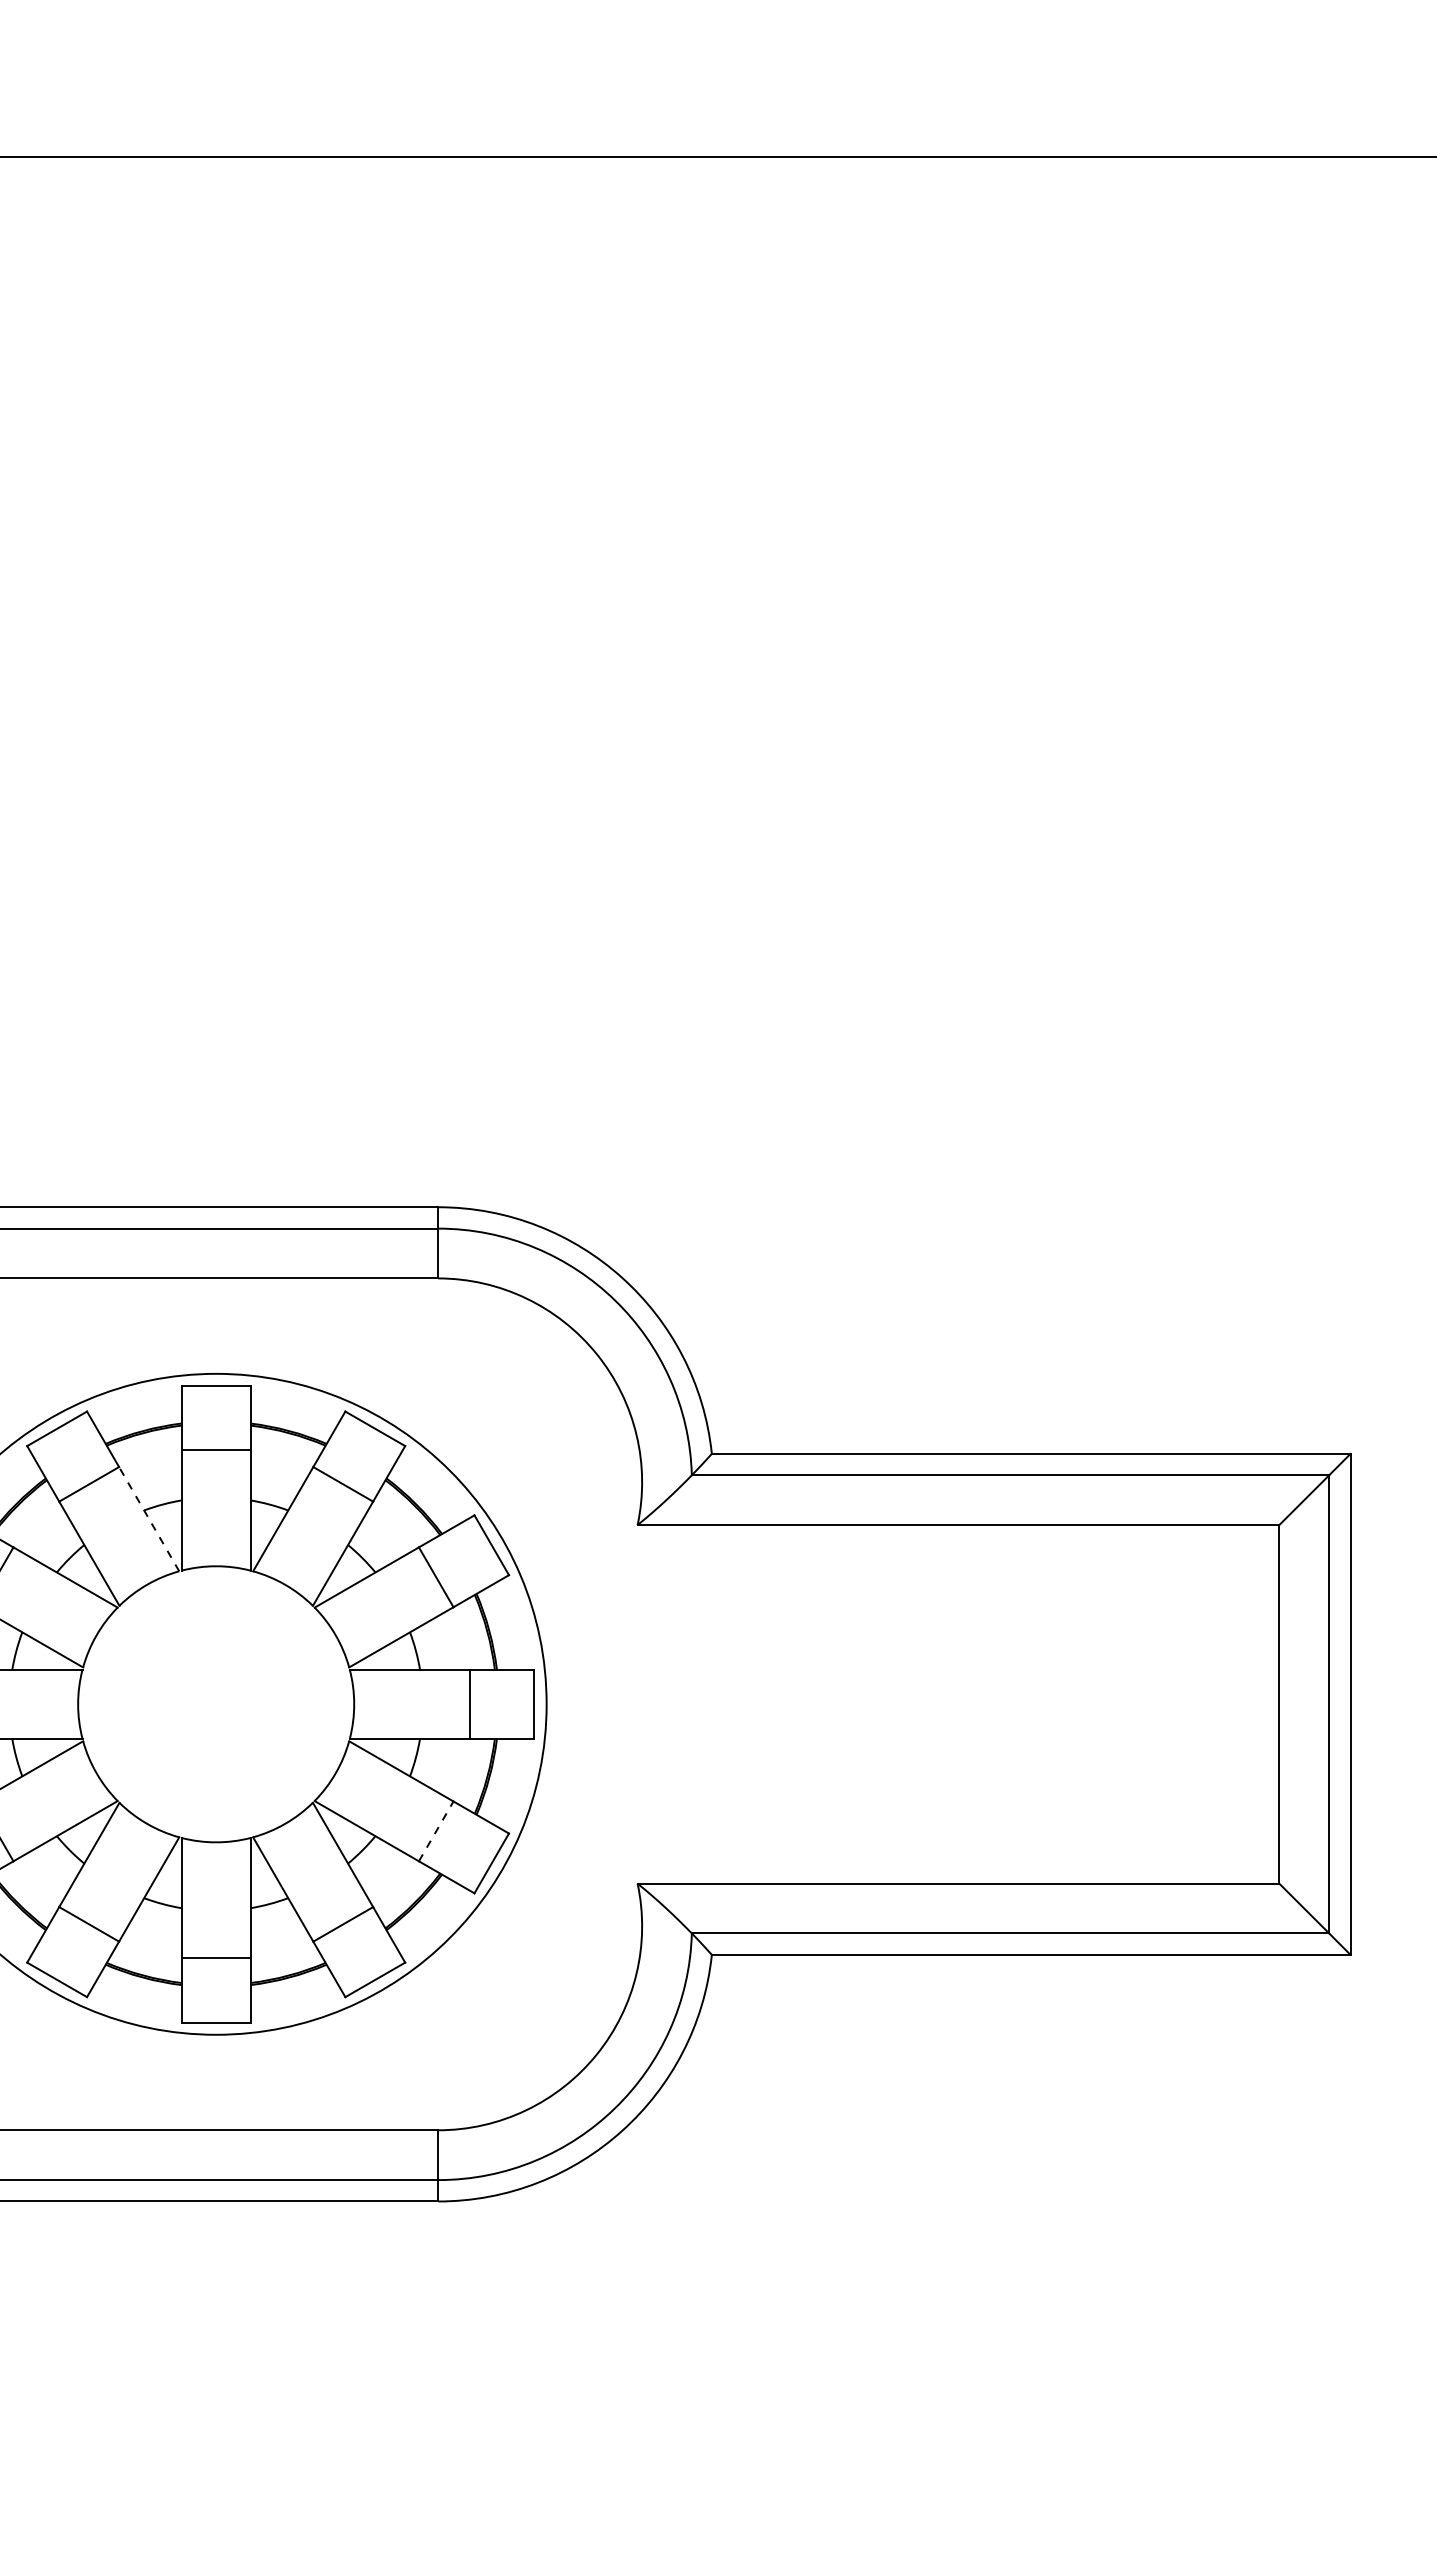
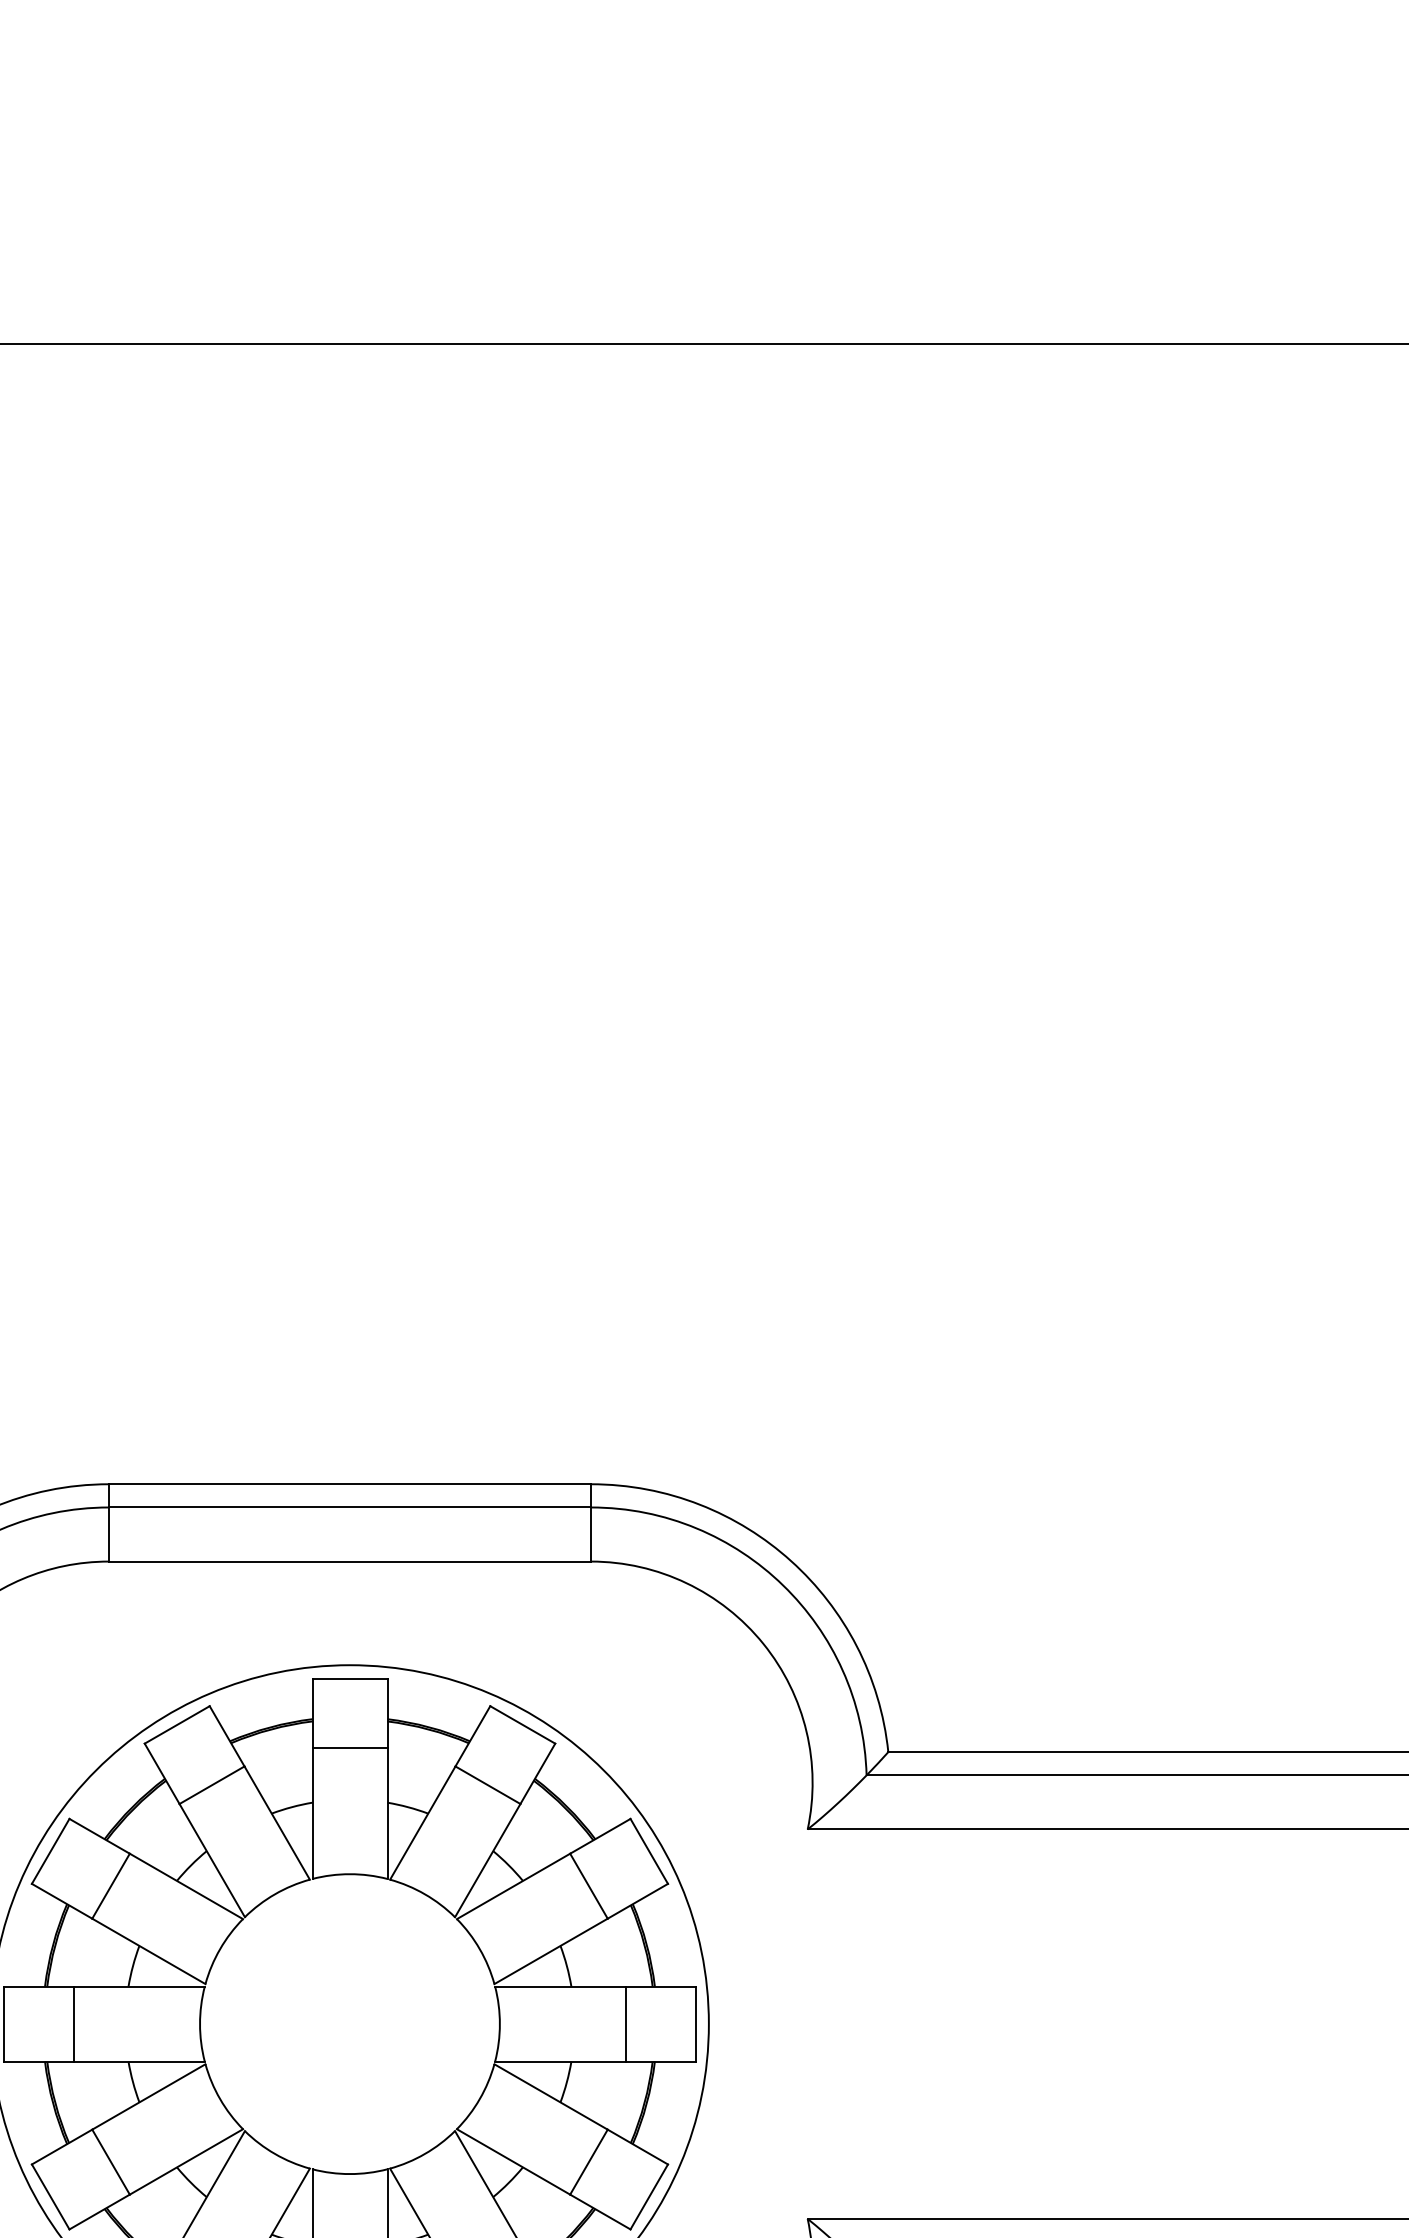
line: (148, 1518) -> (276, 1822), dashed -> solid
line: (436, 1831) -> (589, 2162), dashed -> solid

